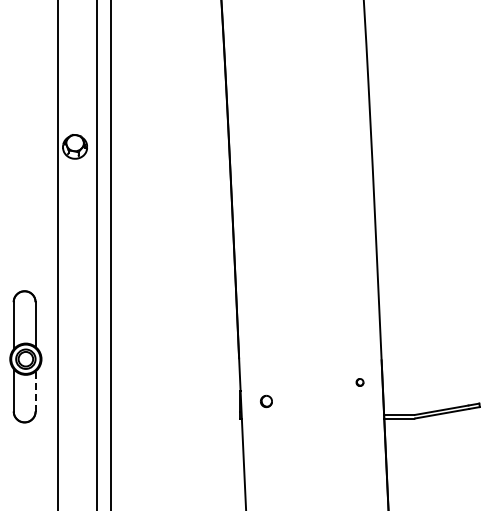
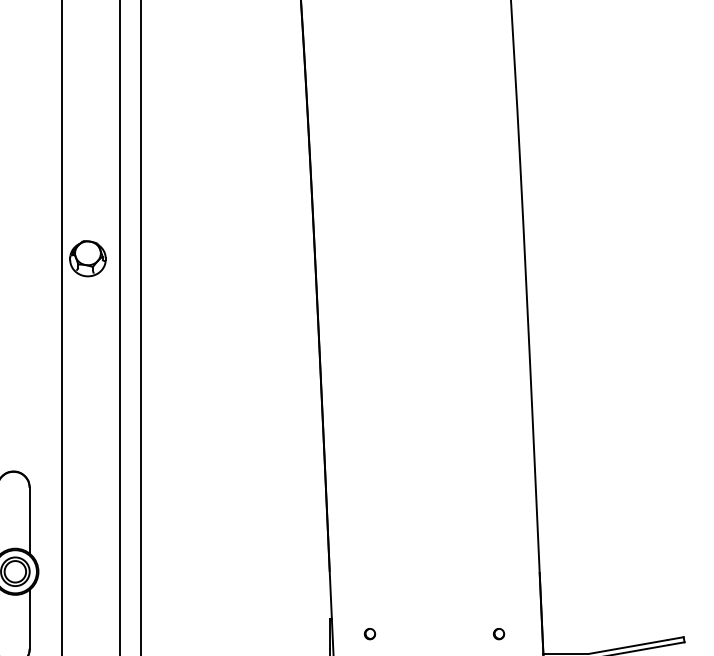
part: (359, 382) -> (498, 634), moved
line: (35, 391) -> (29, 619), dashed -> solid
part: (266, 401) -> (370, 634), size x0.62

